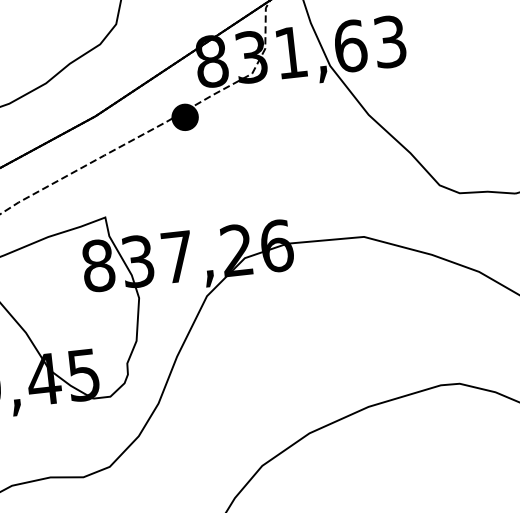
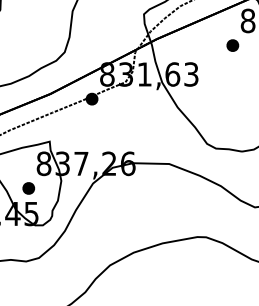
part: (71, 321) -> (28, 188), added

